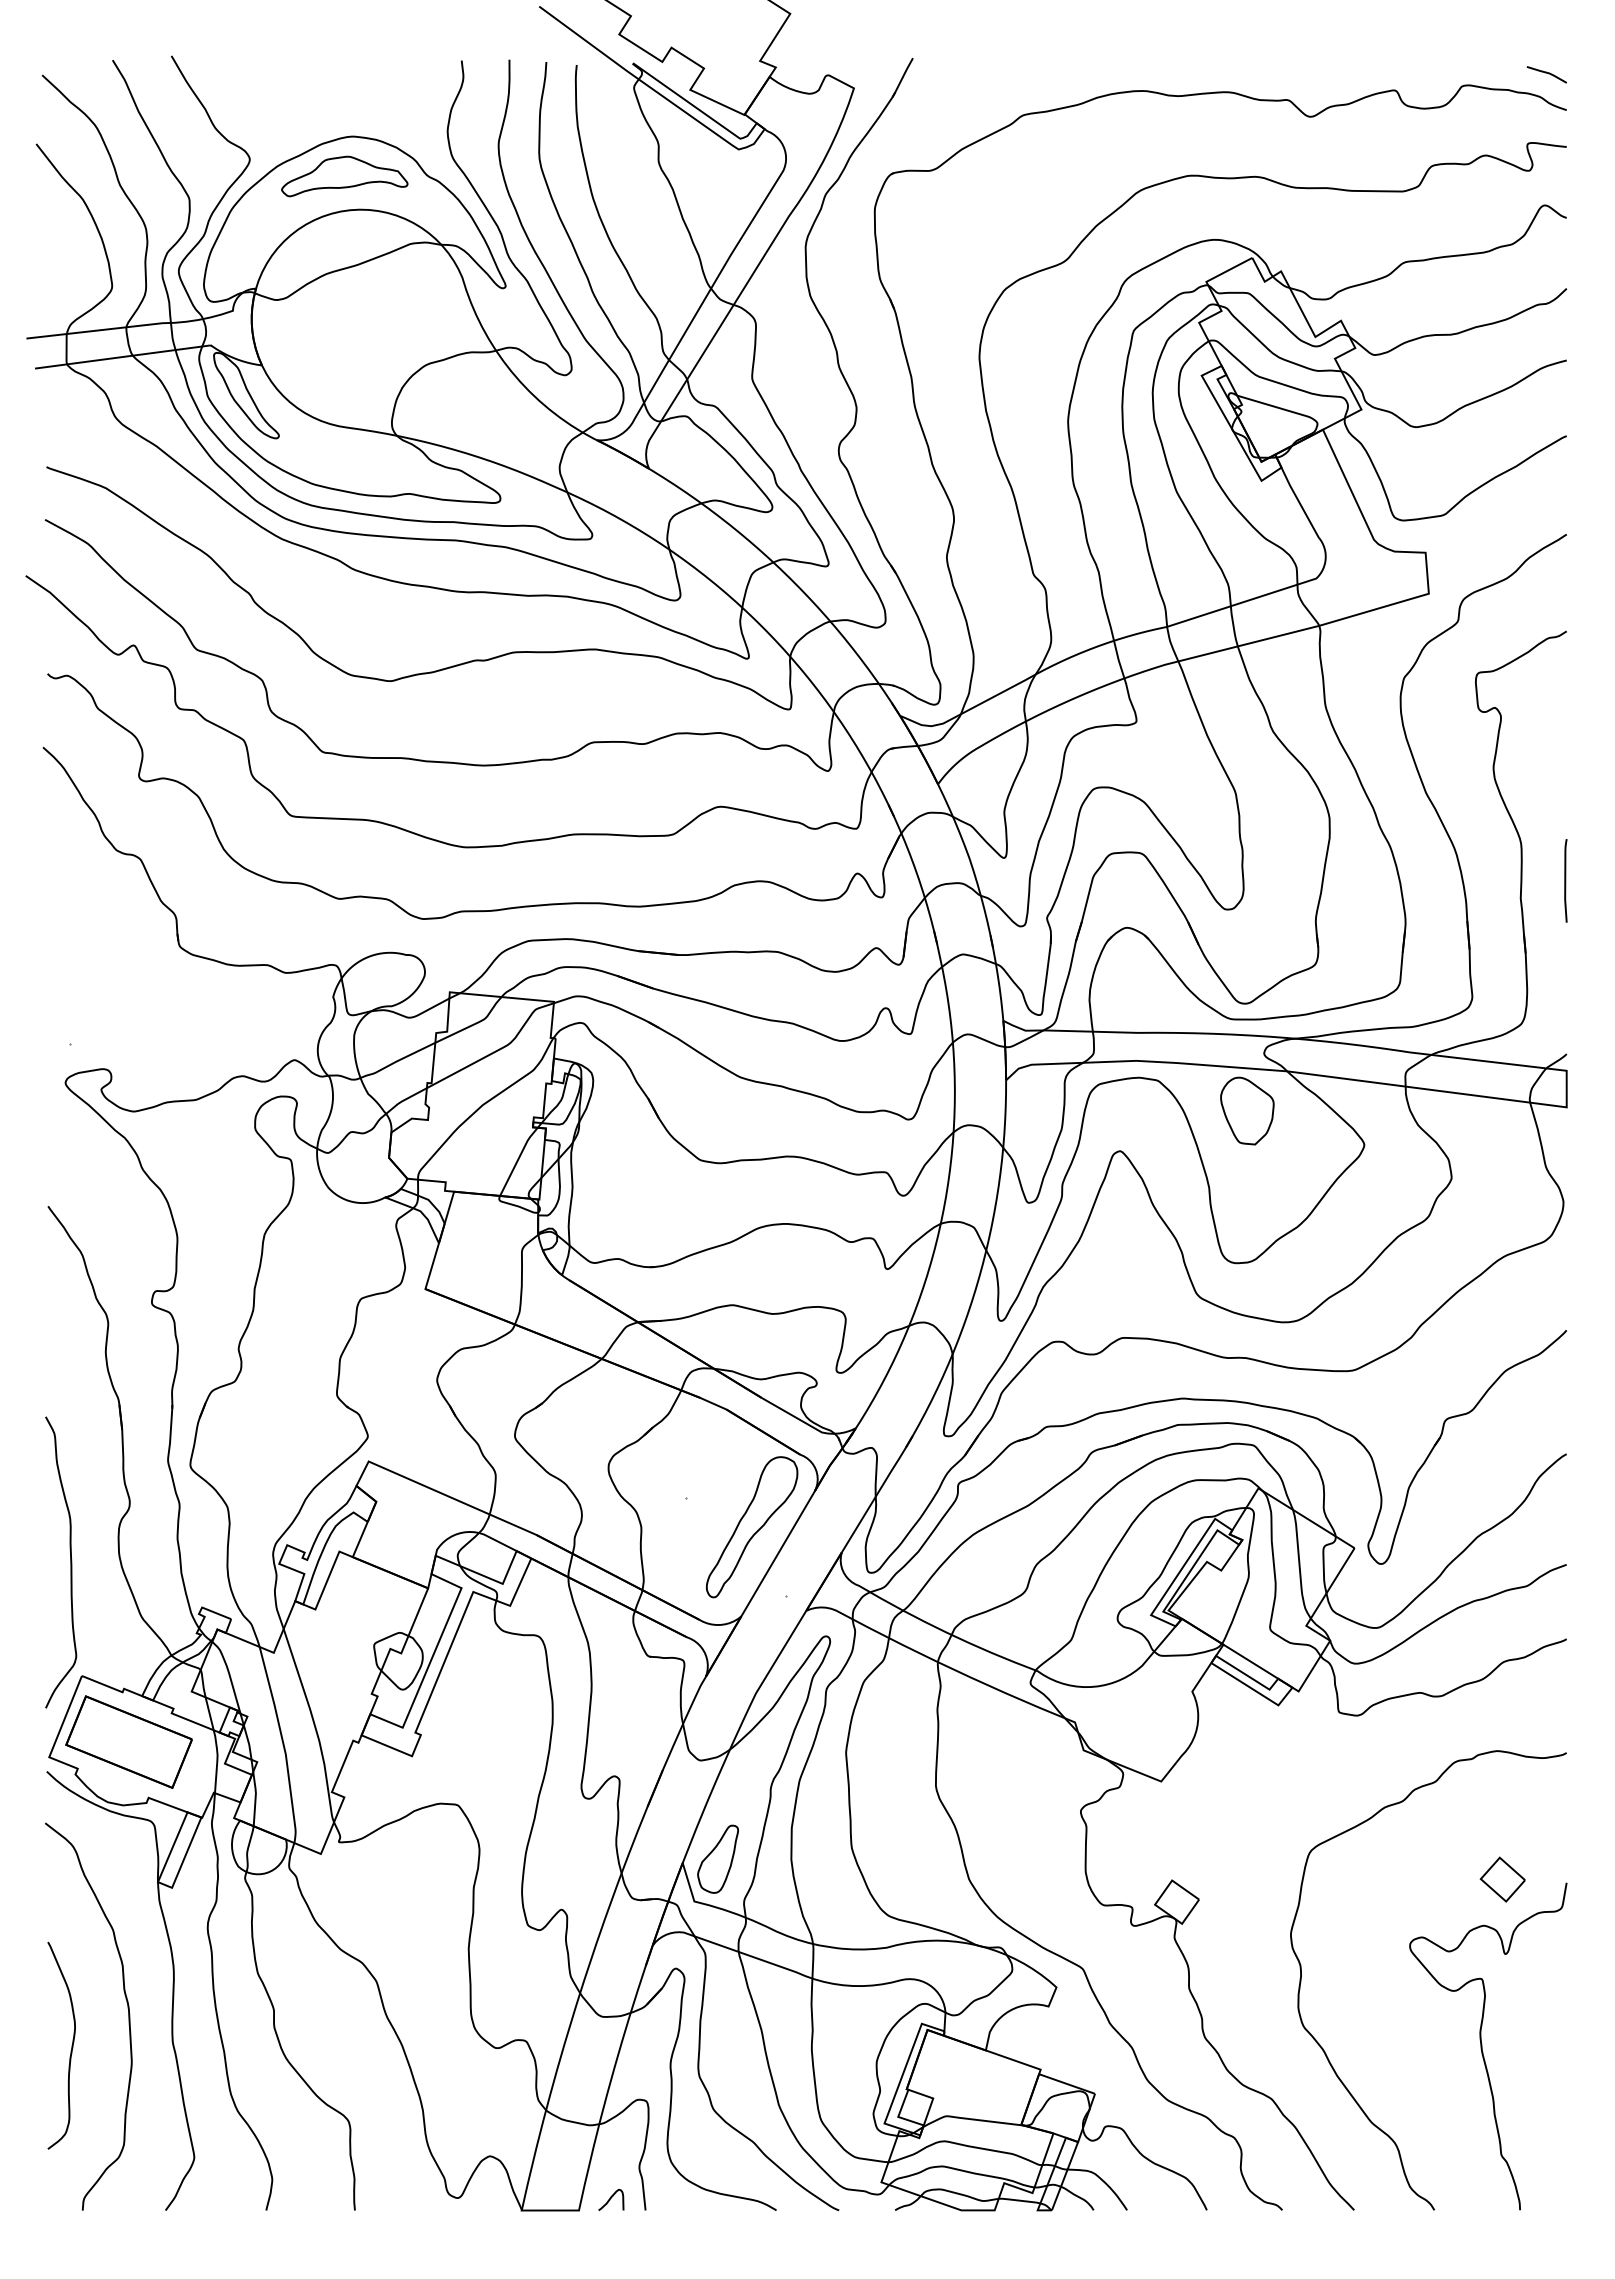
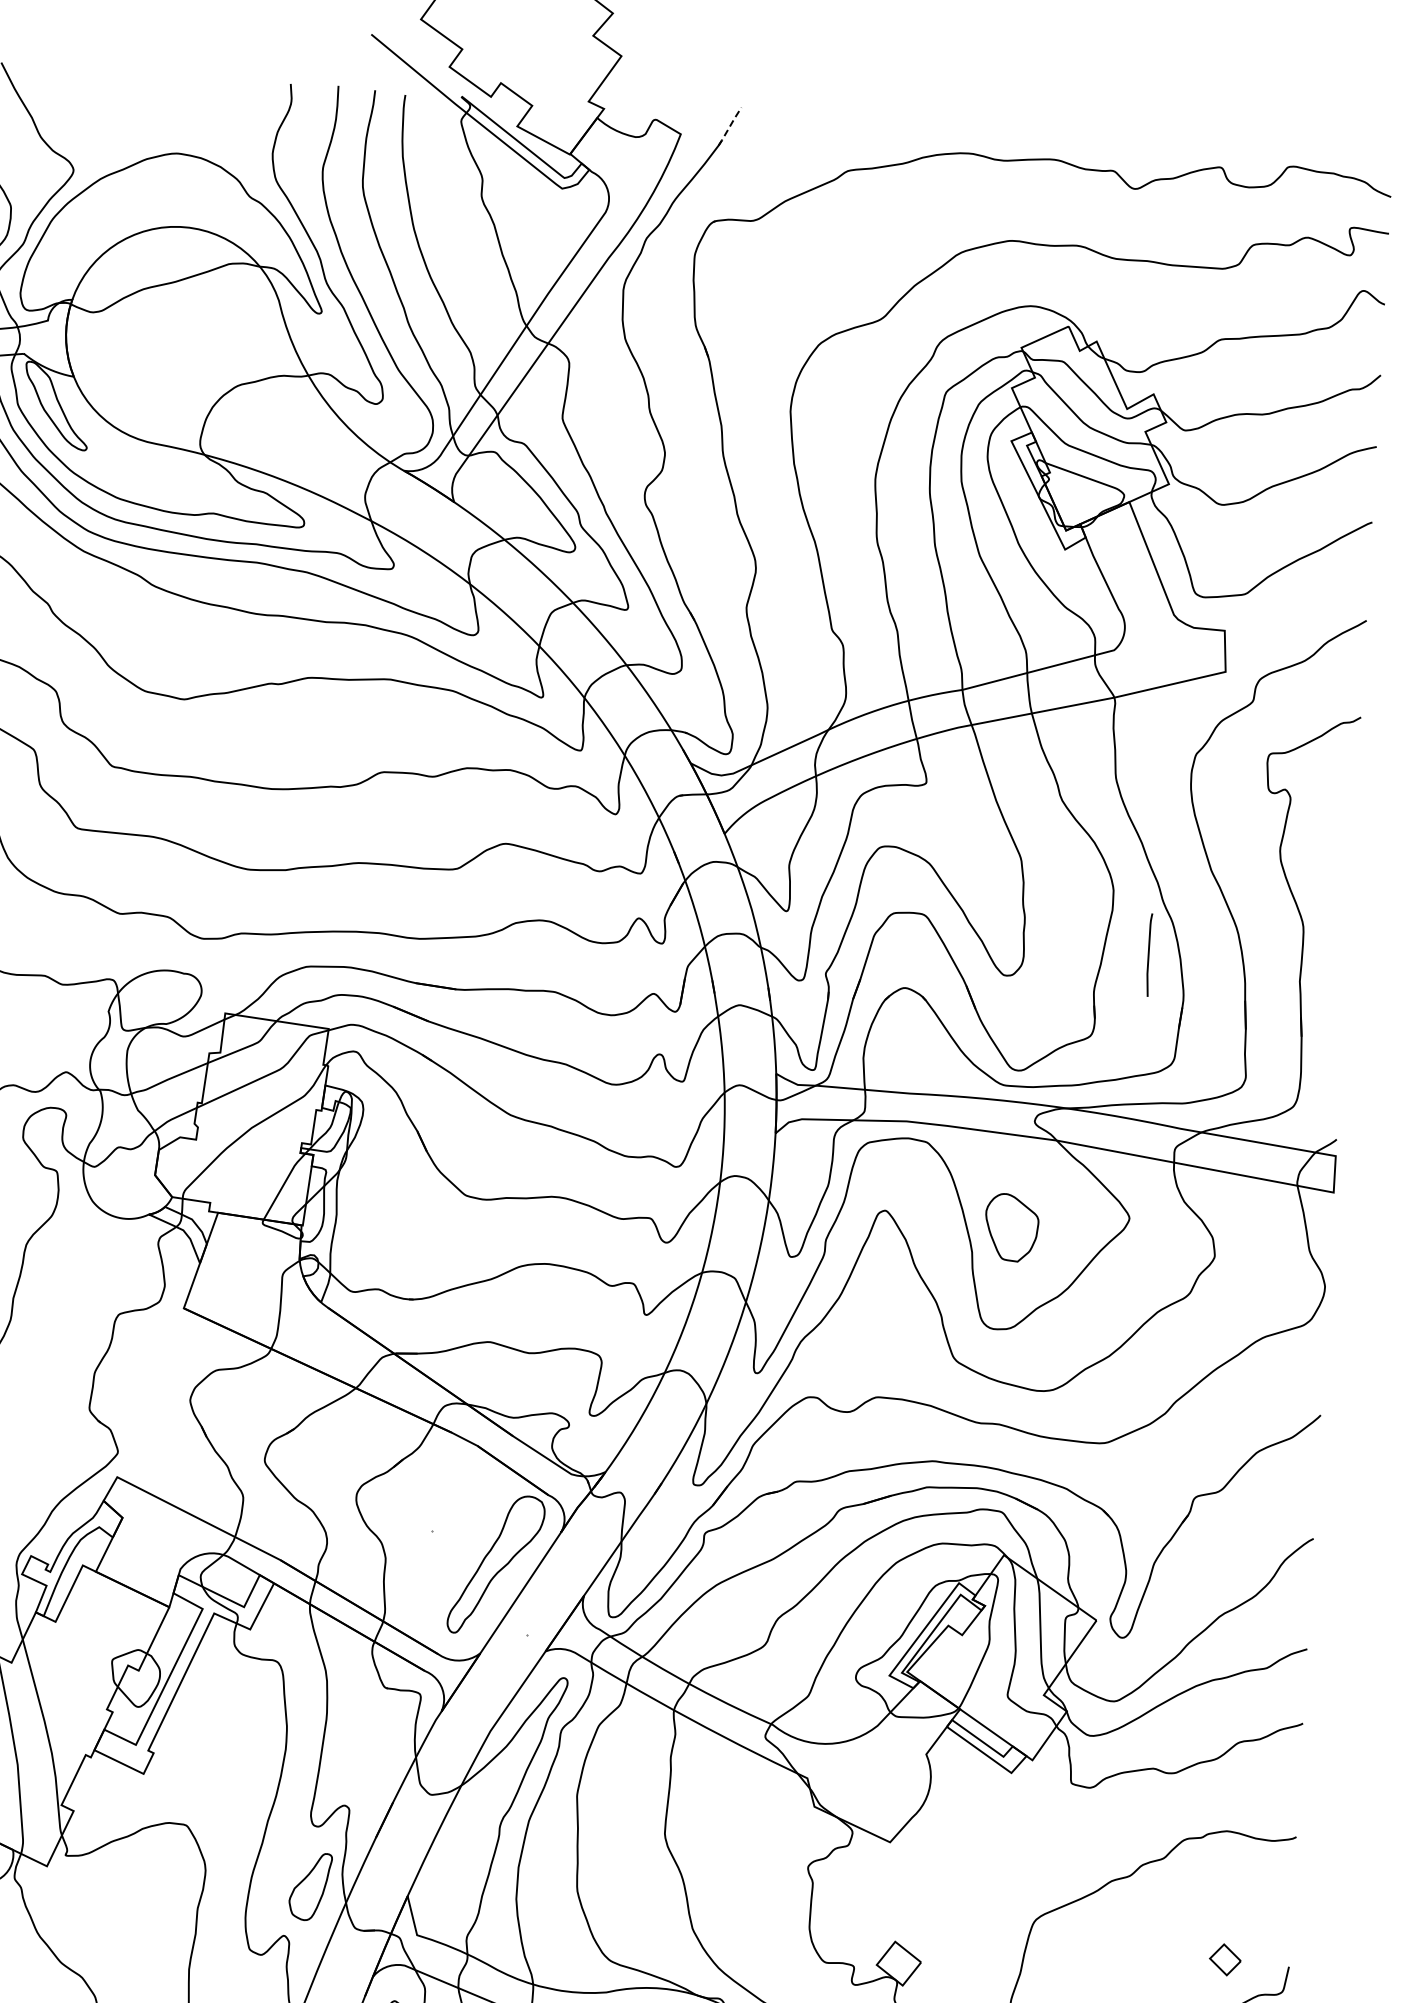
line: (1546, 73) -> (1373, 159), removed
line: (902, 77) -> (729, 126), solid -> dashed
part: (344, 176) -> (167, 192), removed
line: (1565, 880) -> (1148, 954), moved
part: (1247, 1110) -> (1011, 1227), moved
part: (717, 1858) -> (309, 1885), moved
part: (1502, 1879) -> (1225, 1959), size x0.7

